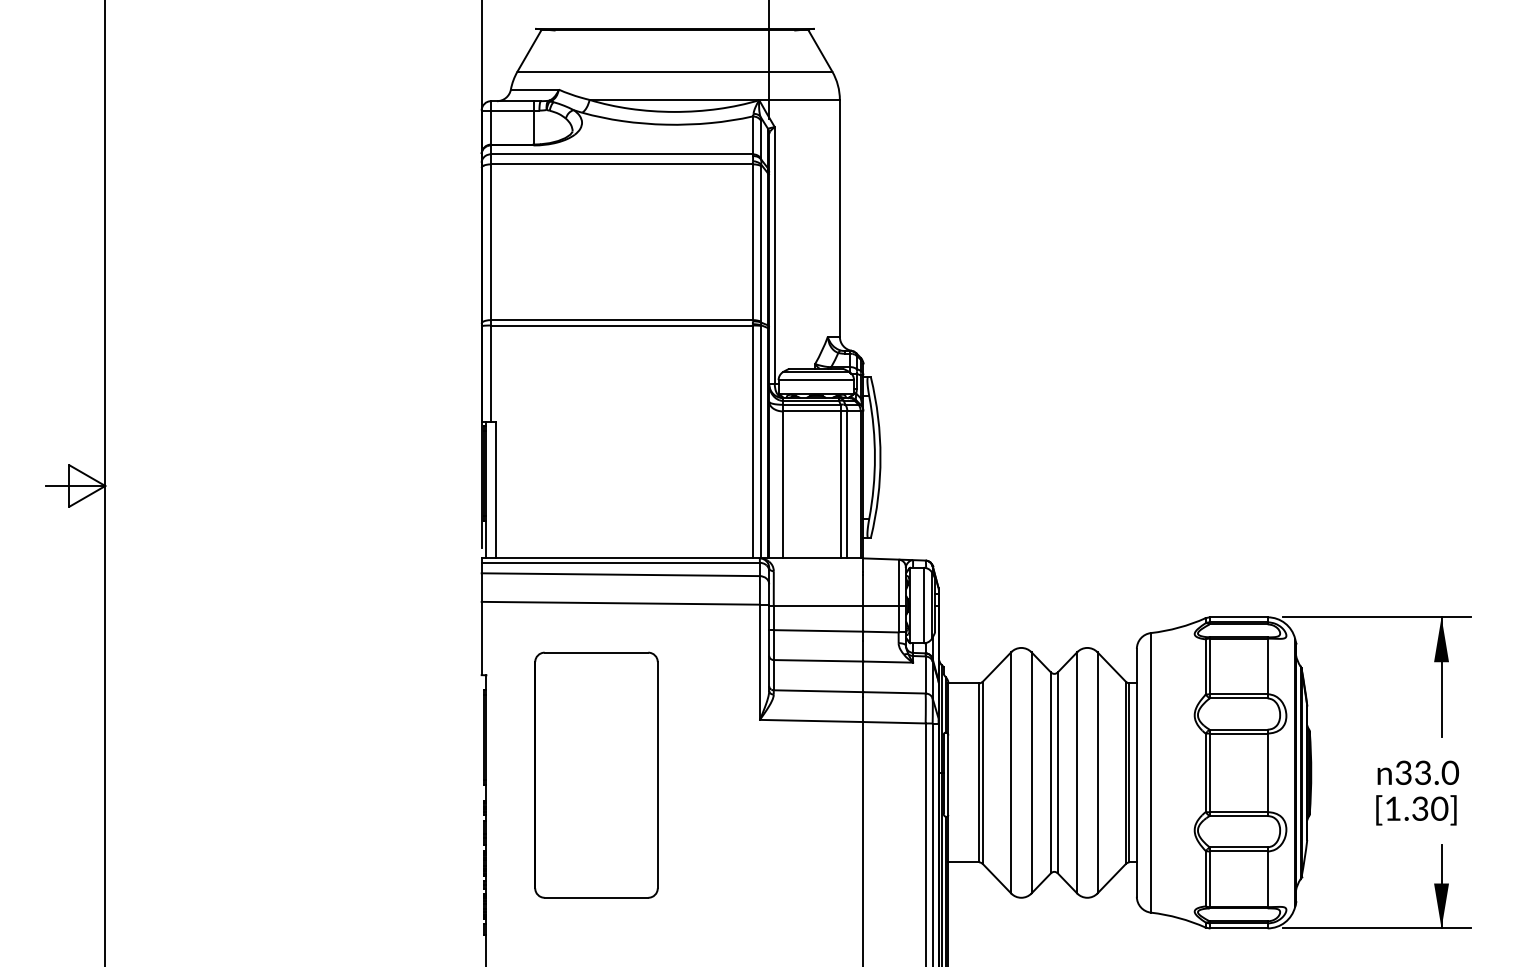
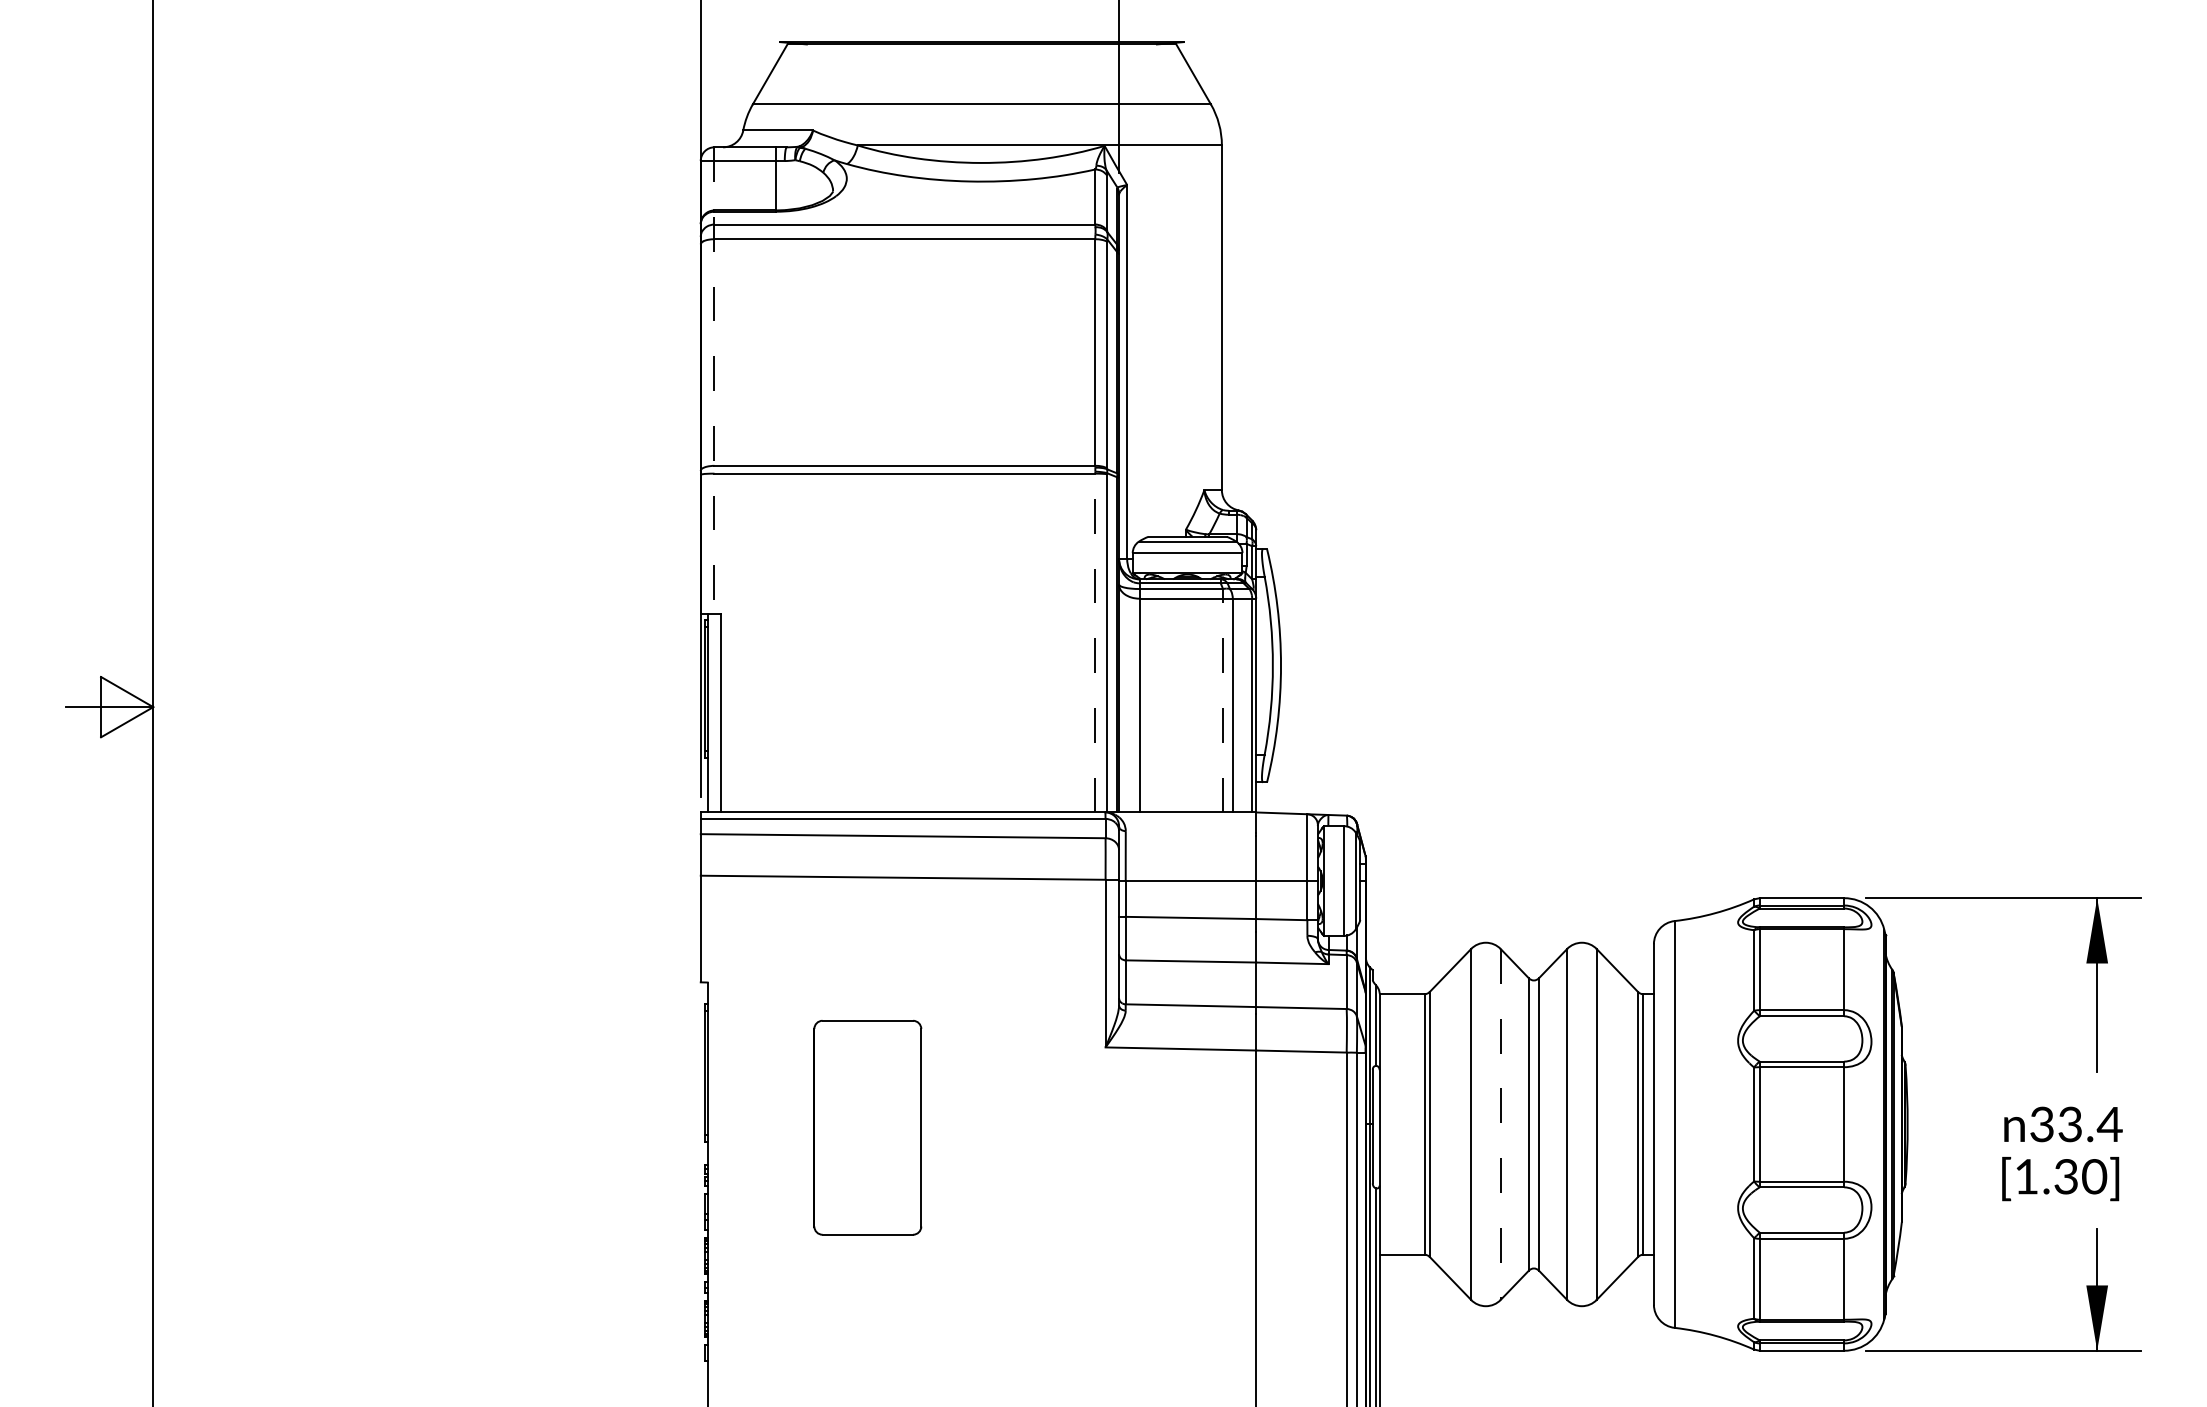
line: (491, 261) -> (715, 380), solid -> dashed
line: (752, 441) -> (1094, 642), solid -> dashed
line: (840, 481) -> (1222, 700), solid -> dashed
line: (1031, 772) -> (1500, 1123), solid -> dashed
text: (1450, 772) -> (2110, 1123), 33.0 -> 33.4
part: (596, 774) -> (867, 1126), size x0.6

